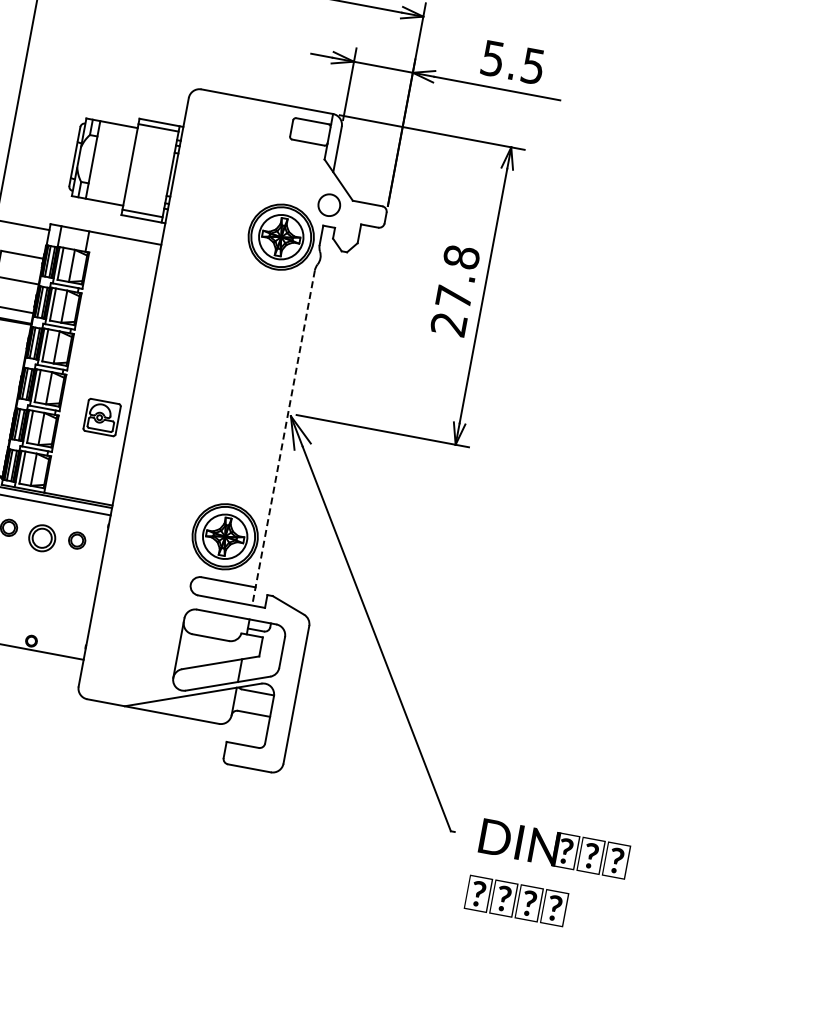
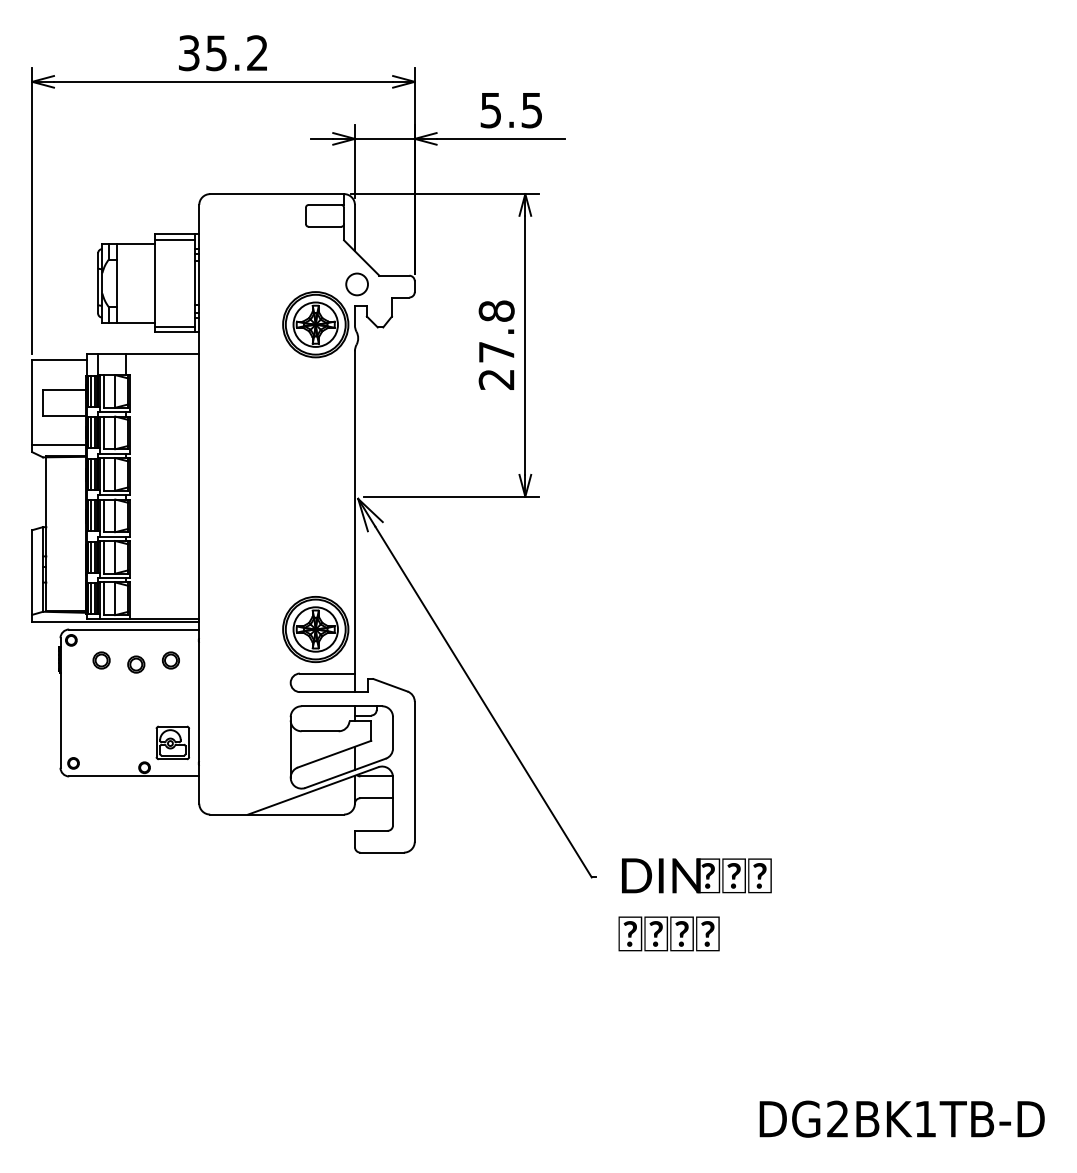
part: (101, 417) -> (172, 742), moved
line: (282, 438) -> (354, 522), dashed -> solid
part: (42, 538) -> (136, 664), size x0.62

